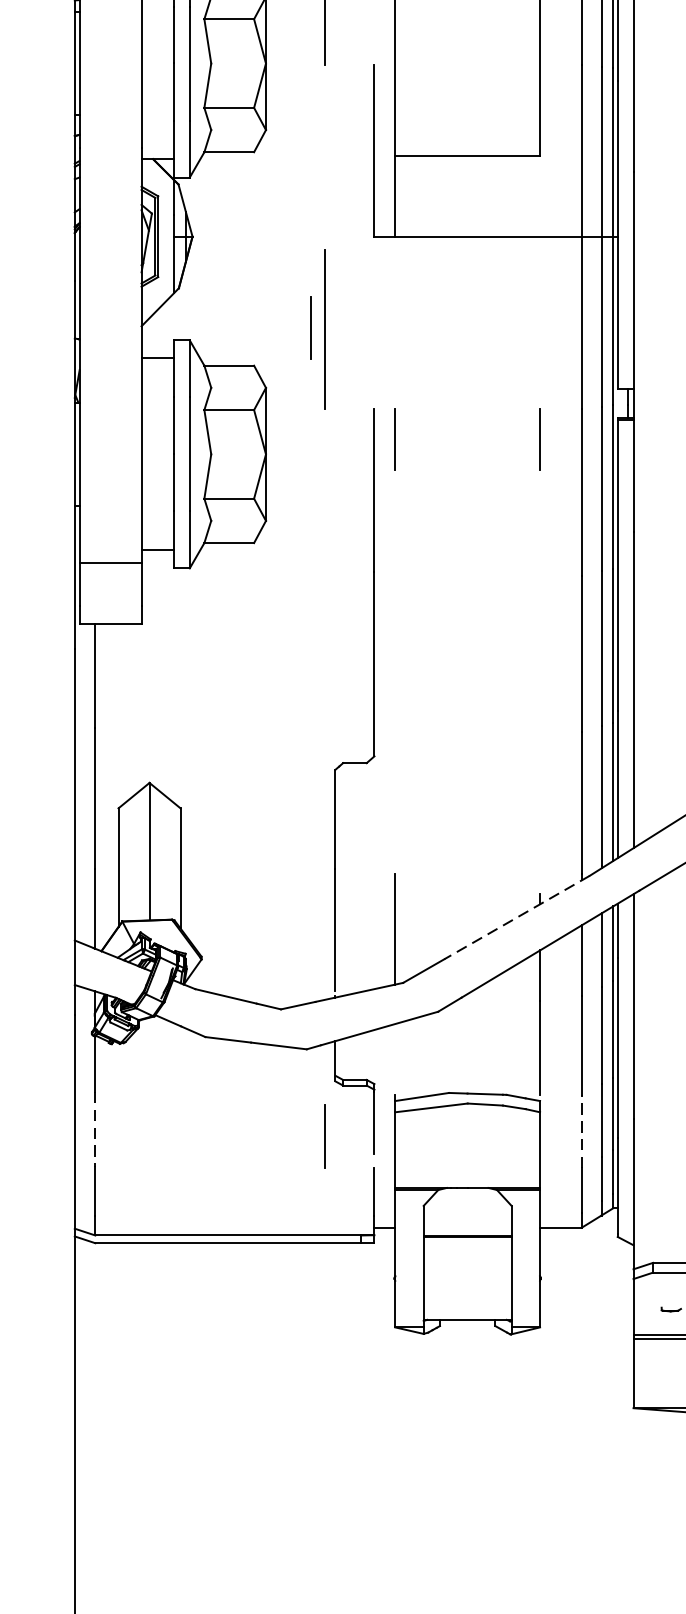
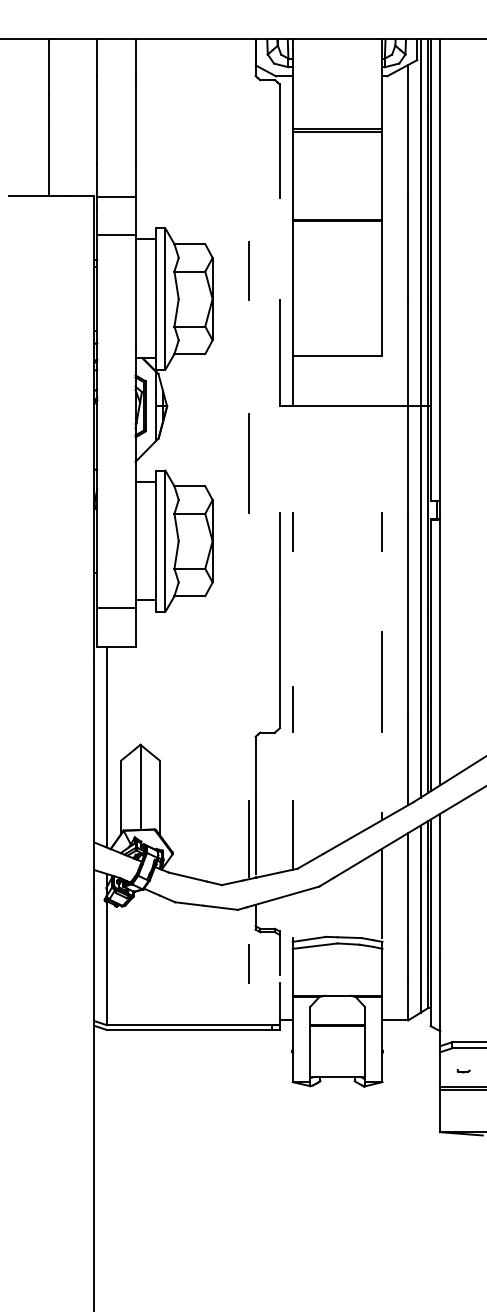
line: (310, 327) -> (240, 462), removed
line: (540, 680) -> (382, 681), added
line: (394, 724) -> (292, 708), added
line: (517, 918) -> (368, 828), dashed -> solid
line: (325, 934) -> (249, 838), added
line: (94, 1131) -> (106, 960), dashed -> solid
line: (582, 1131) -> (408, 960), dashed -> solid

